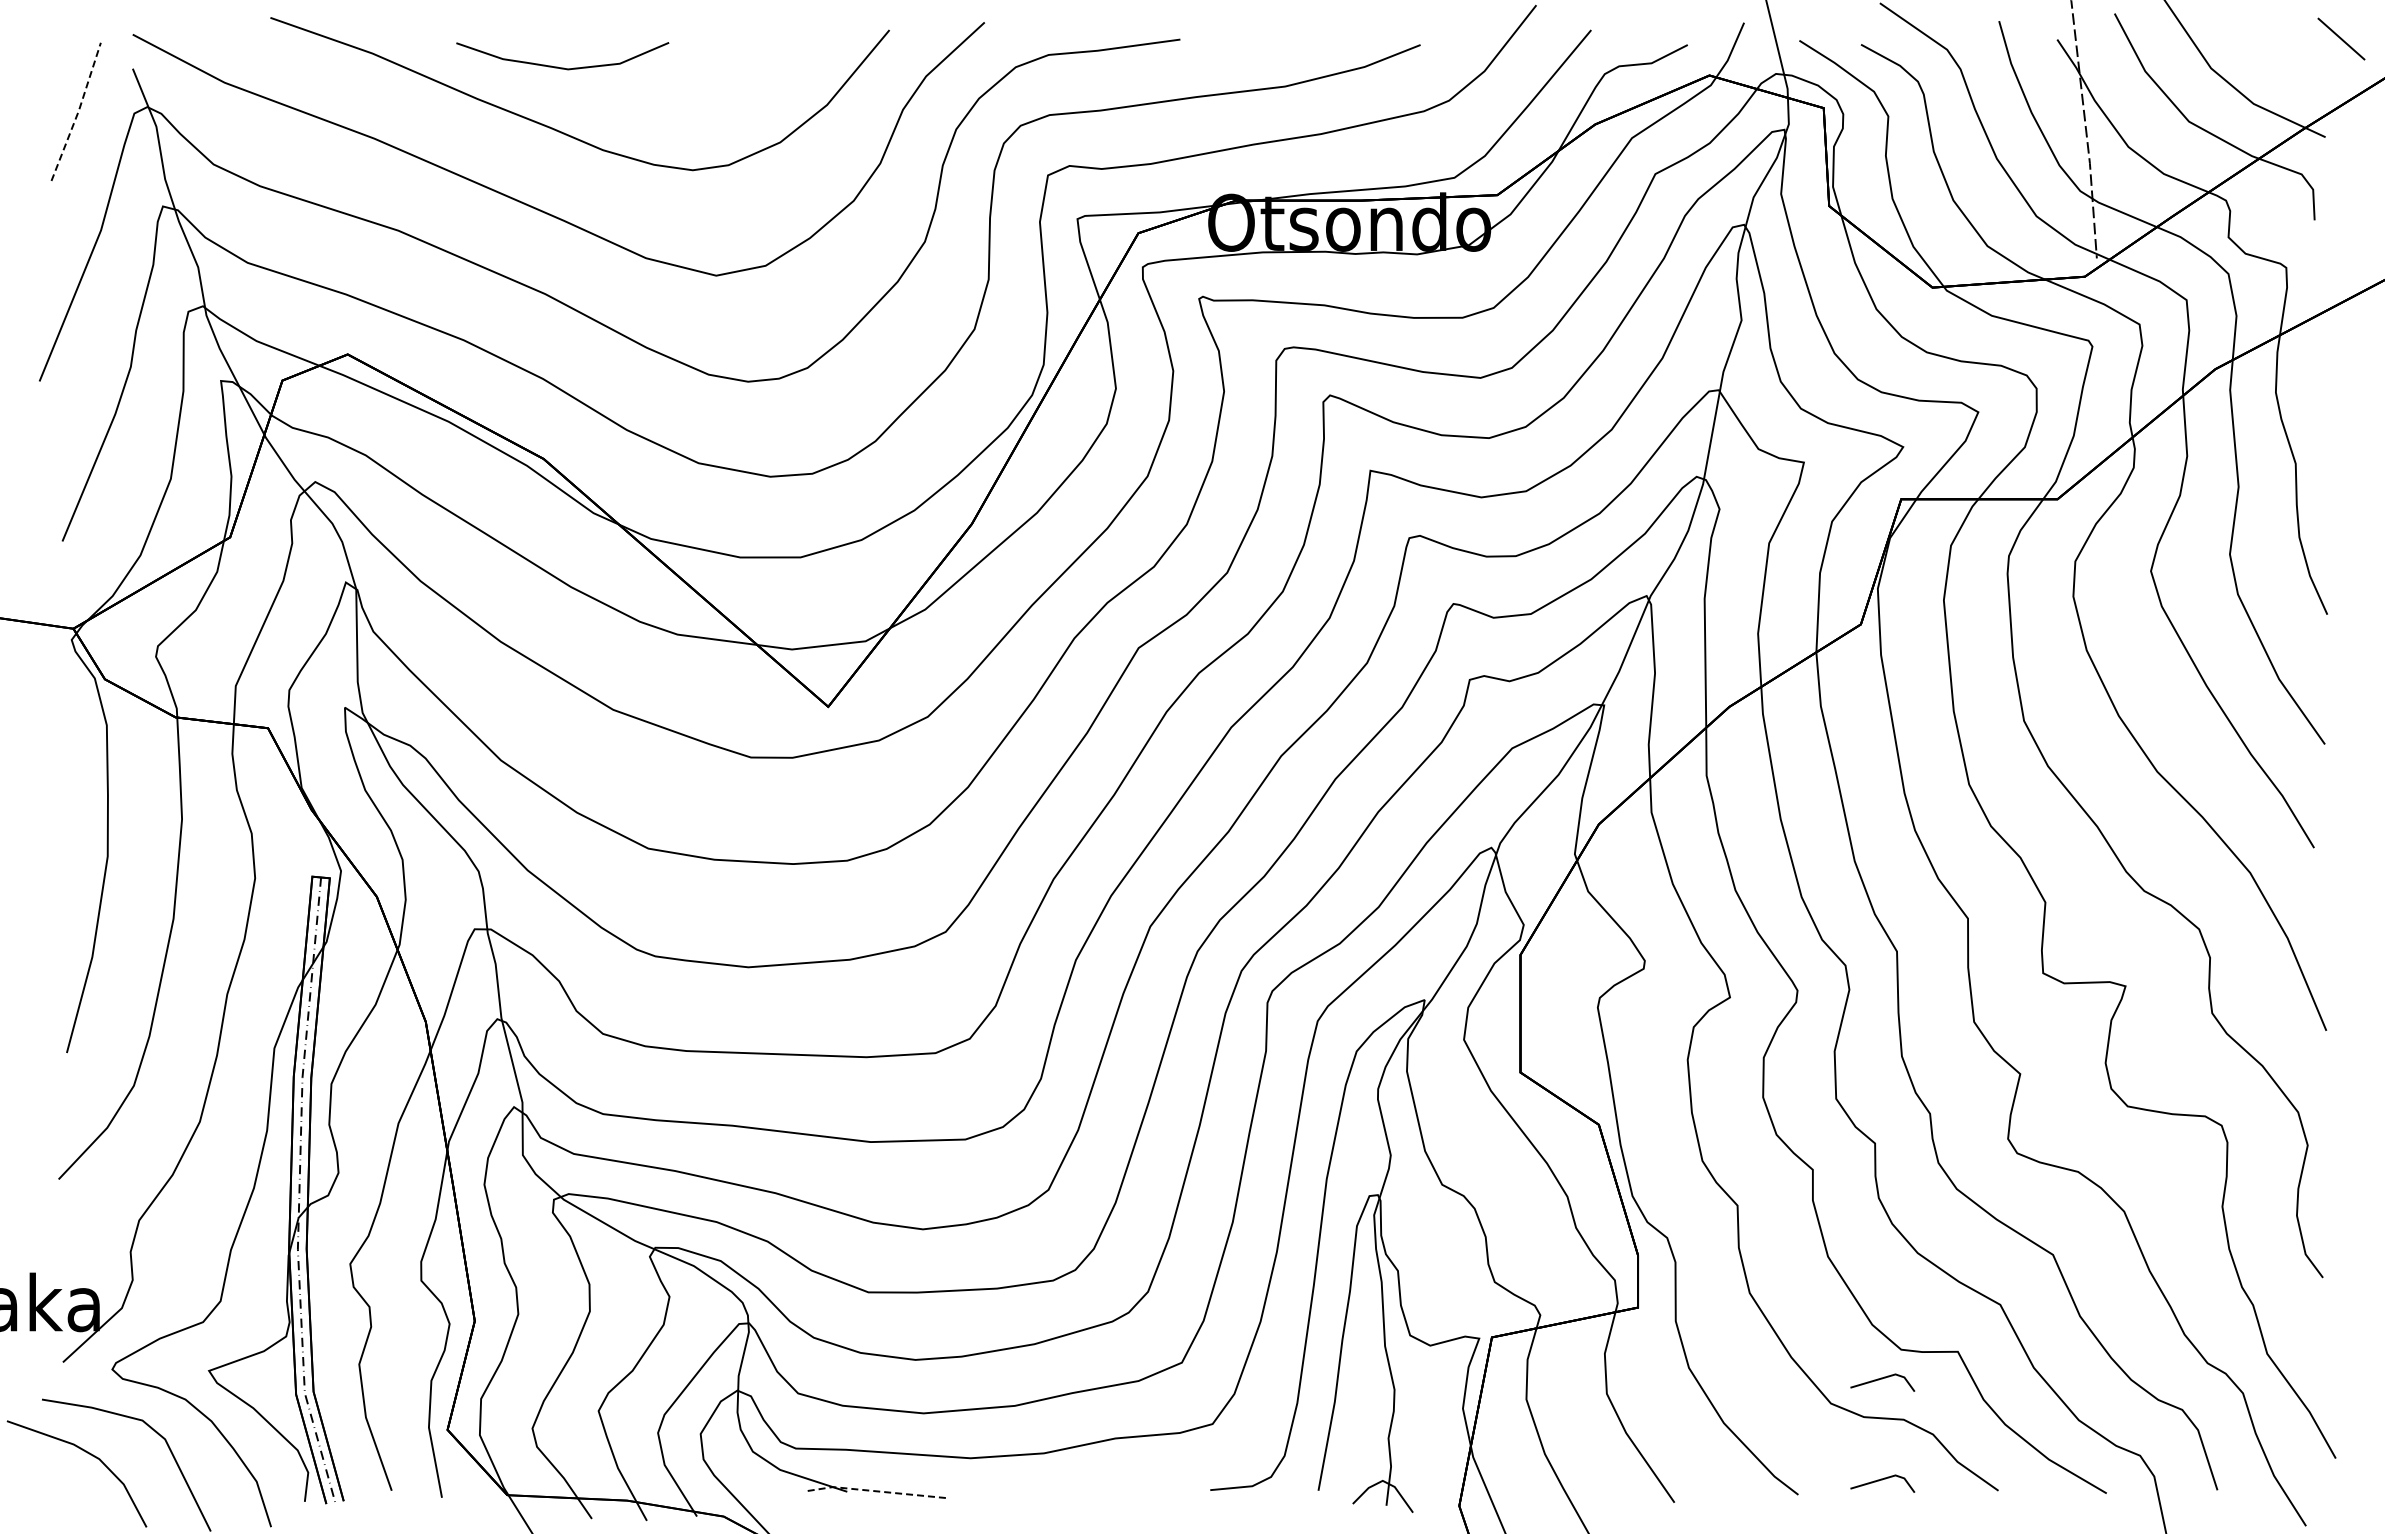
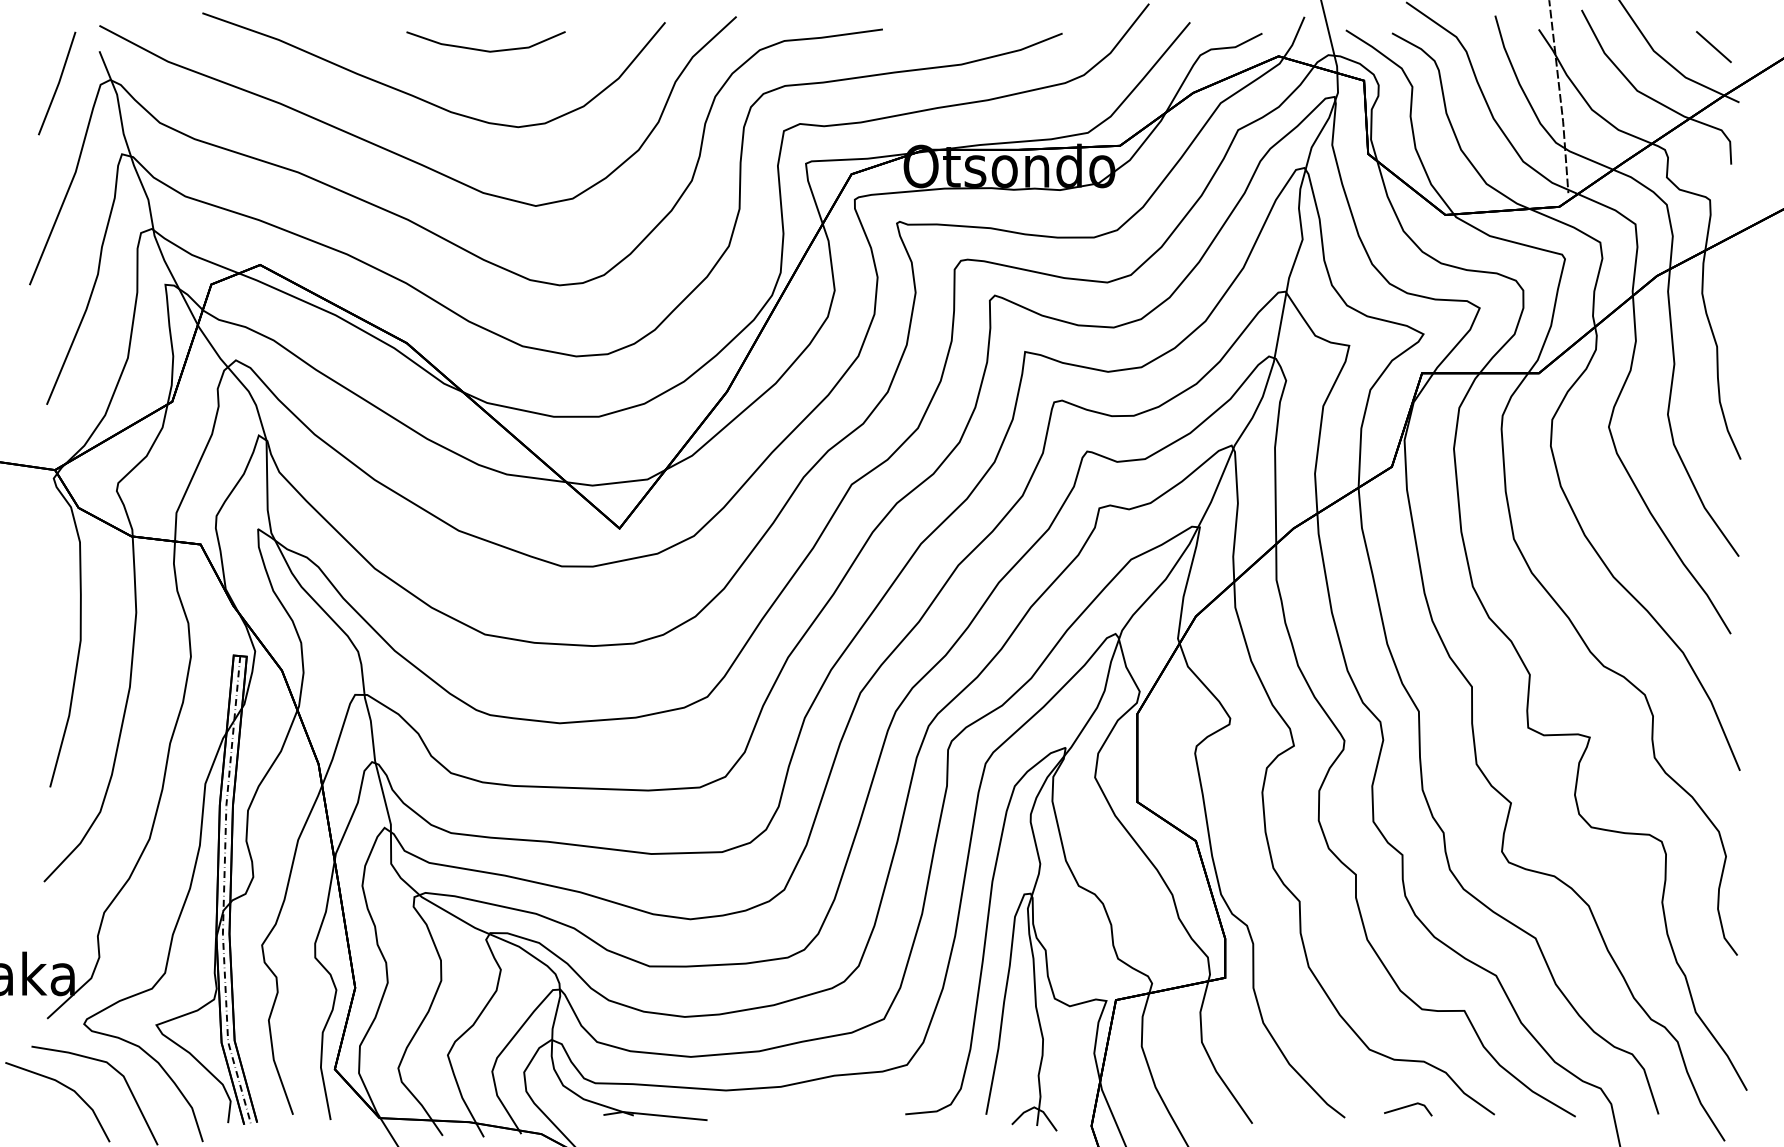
line: (2341, 38) -> (1713, 46), moved
curve: (562, 67) -> (485, 50), moved
line: (78, 111) -> (58, 83), dashed -> solid
line: (1882, 1379) -> (1408, 1031), removed
line: (875, 1491) -> (654, 1115), dashed -> solid

